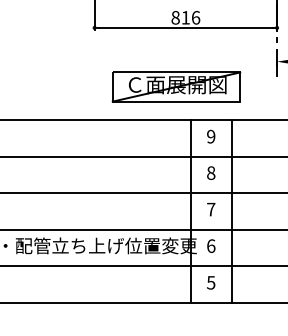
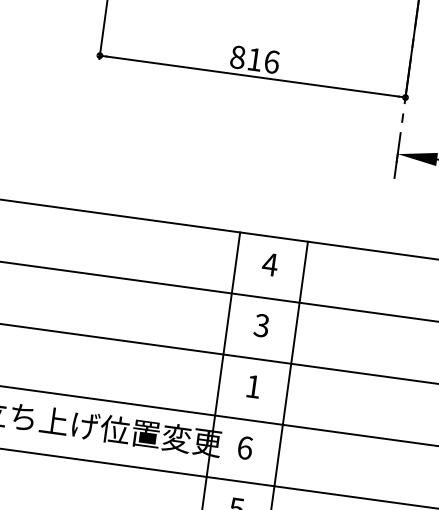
part: (176, 86) -> (223, 172), removed
text: (210, 136) -> (269, 264), 9 -> 4
text: (211, 172) -> (262, 324), 8 -> 3
text: (211, 209) -> (253, 386), 7 -> 1

